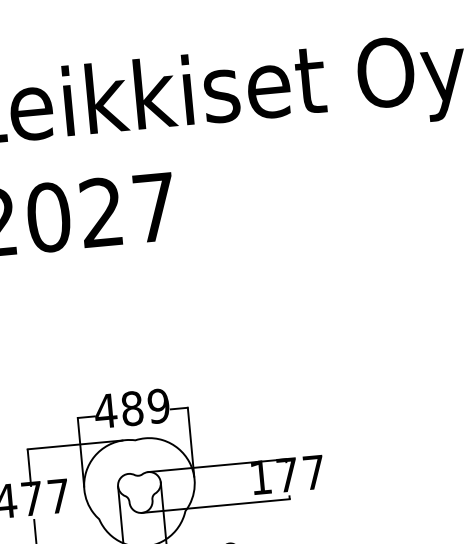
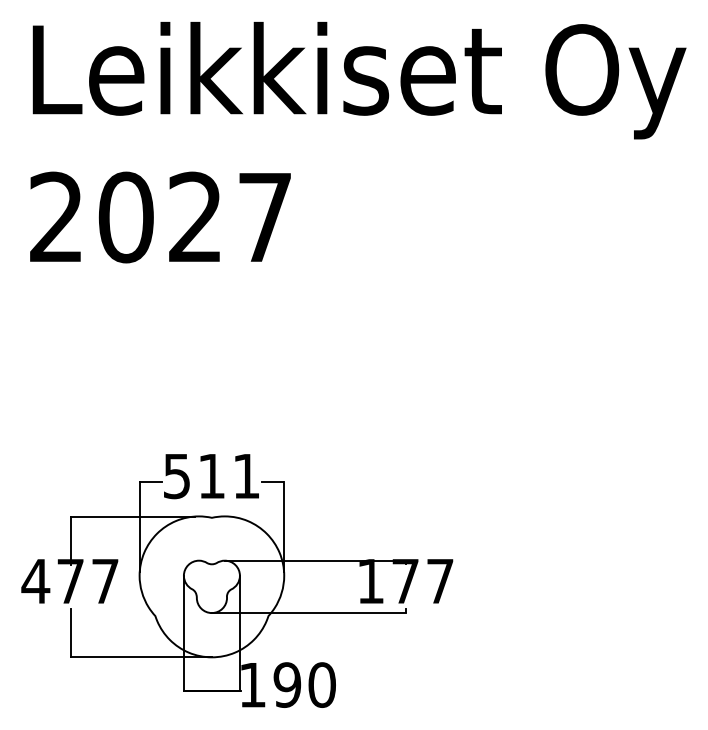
text: (132, 408) -> (211, 476), 489 -> 511

